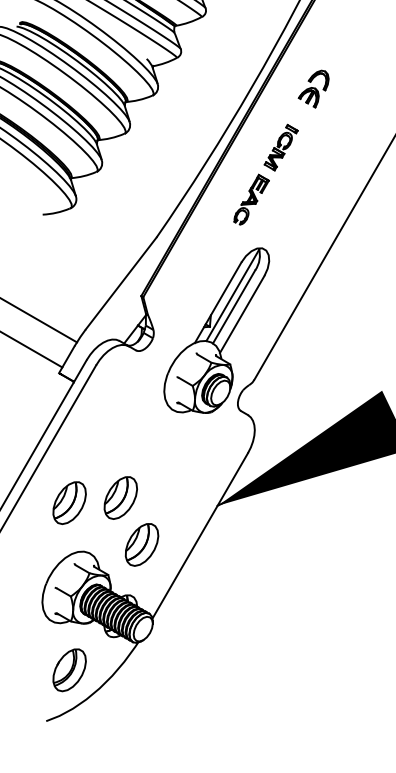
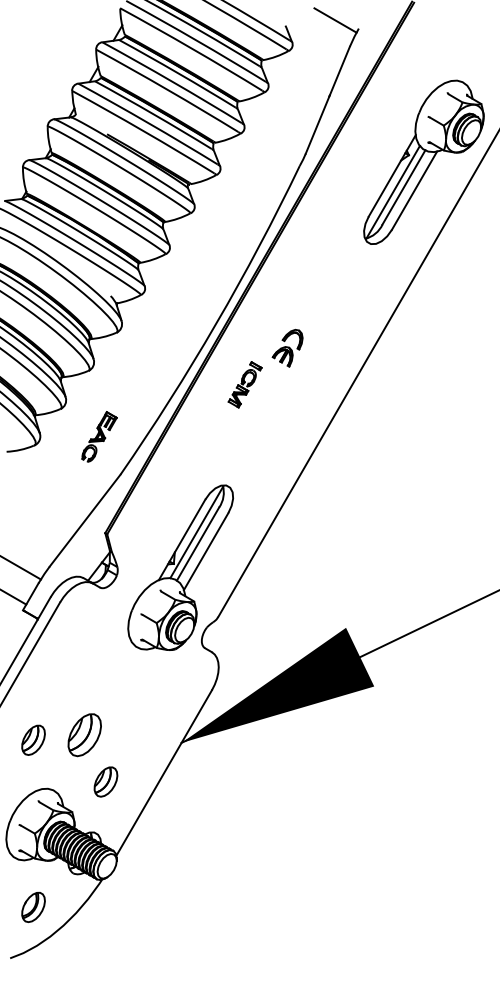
part: (313, 88) -> (287, 347), moved
part: (251, 199) -> (99, 436), moved
part: (69, 503) -> (33, 740), size x0.7
part: (141, 544) -> (105, 781), size x0.7
part: (69, 670) -> (33, 907), size x0.7

